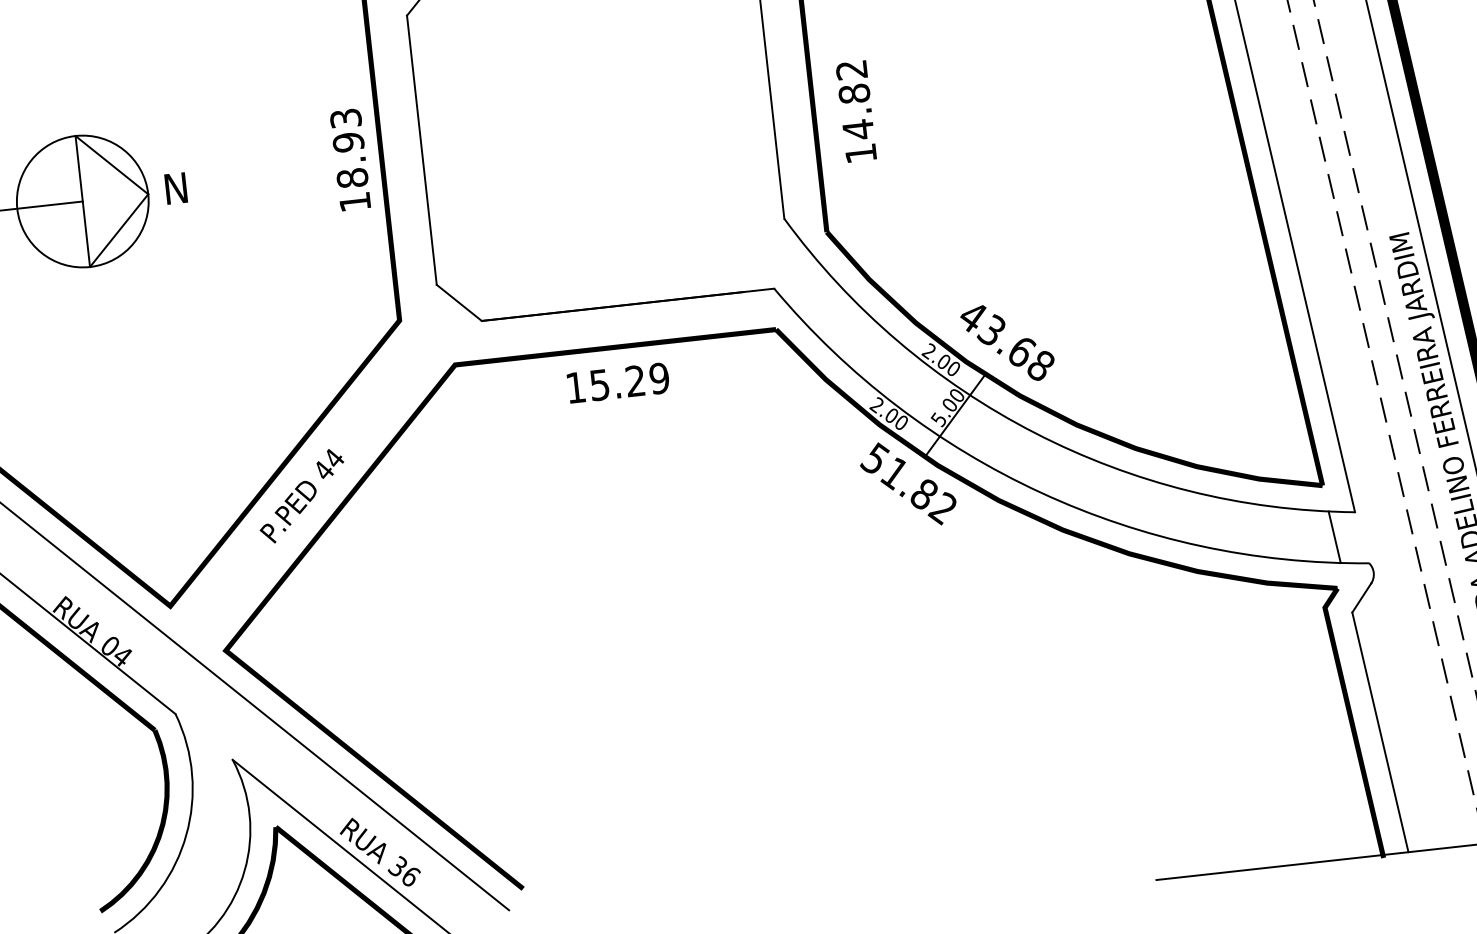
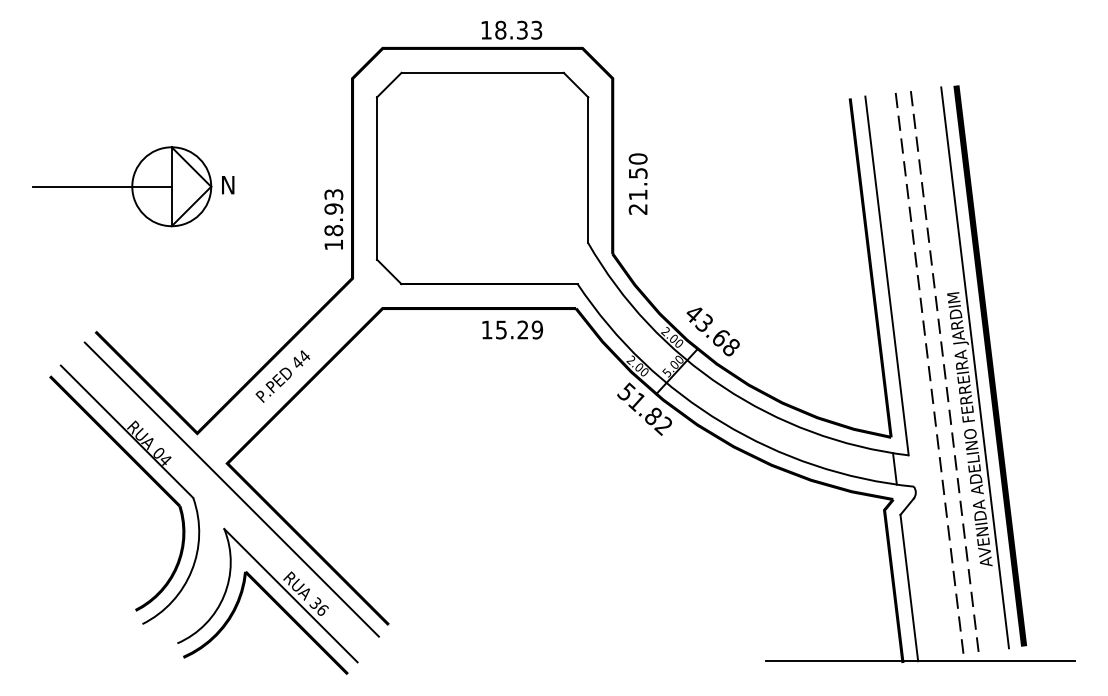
text: (855, 110) -> (637, 183), 14.82 -> 21.50
text: (349, 159) -> (333, 219), moved
text: (618, 382) -> (512, 329), moved

